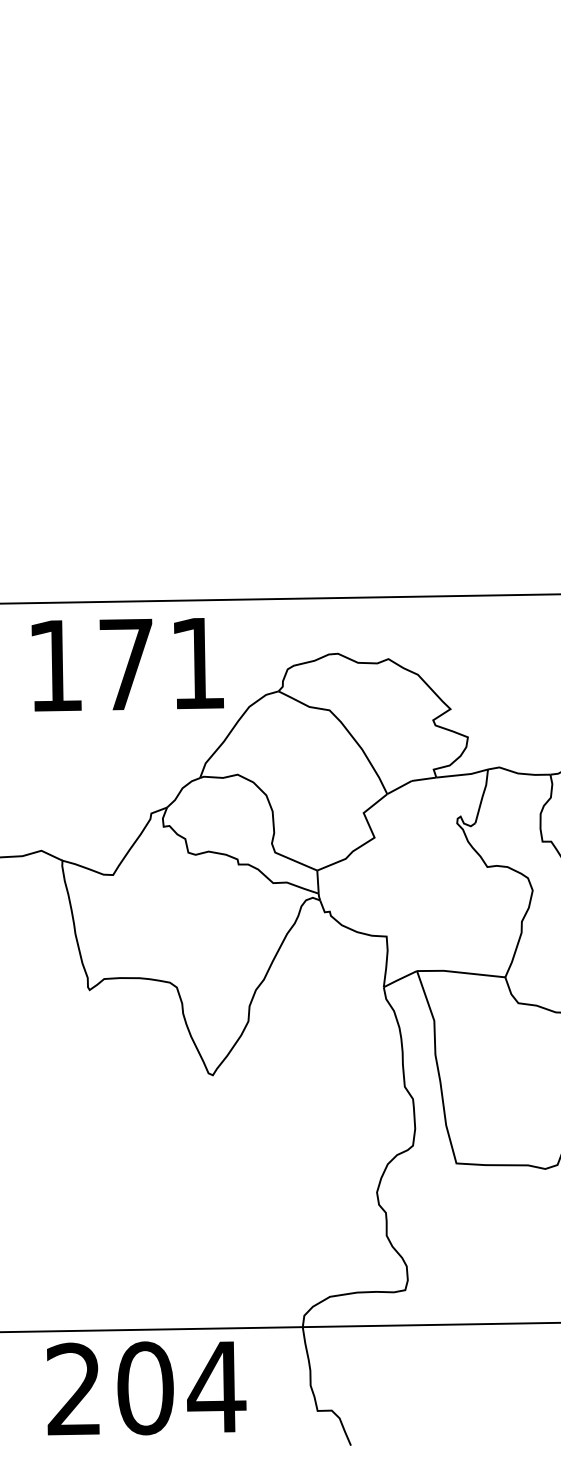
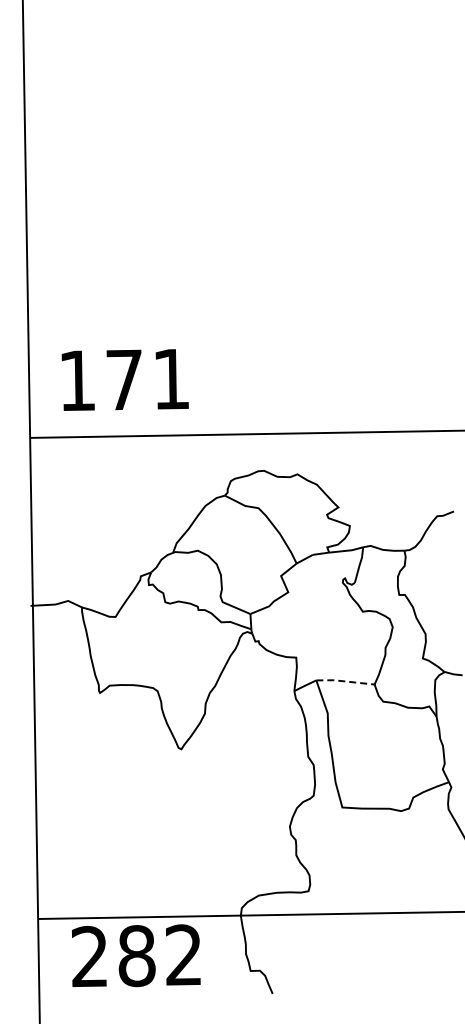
text: (126, 663) -> (124, 379), moved
line: (459, 972) -> (344, 681), solid -> dashed
text: (181, 1387) -> (160, 955), 204 -> 282

